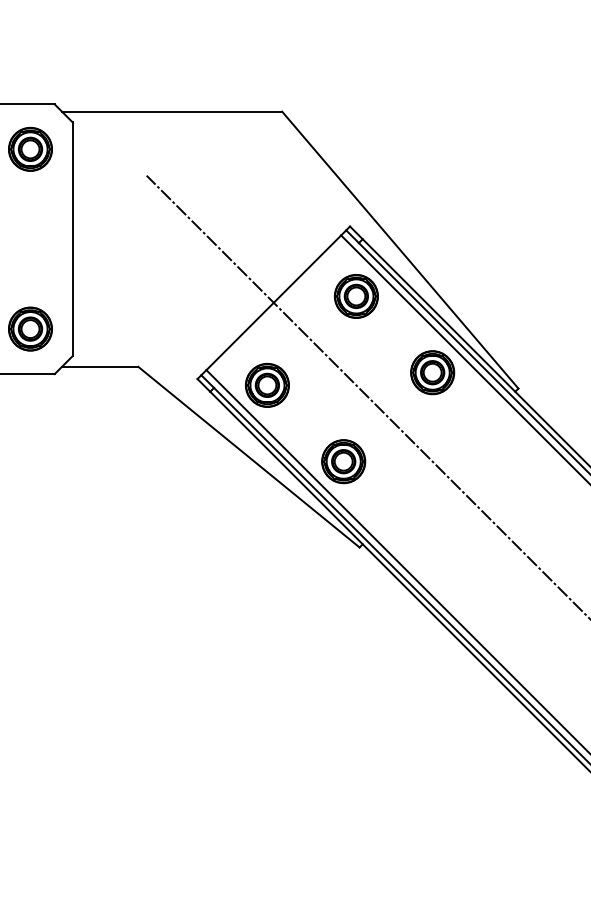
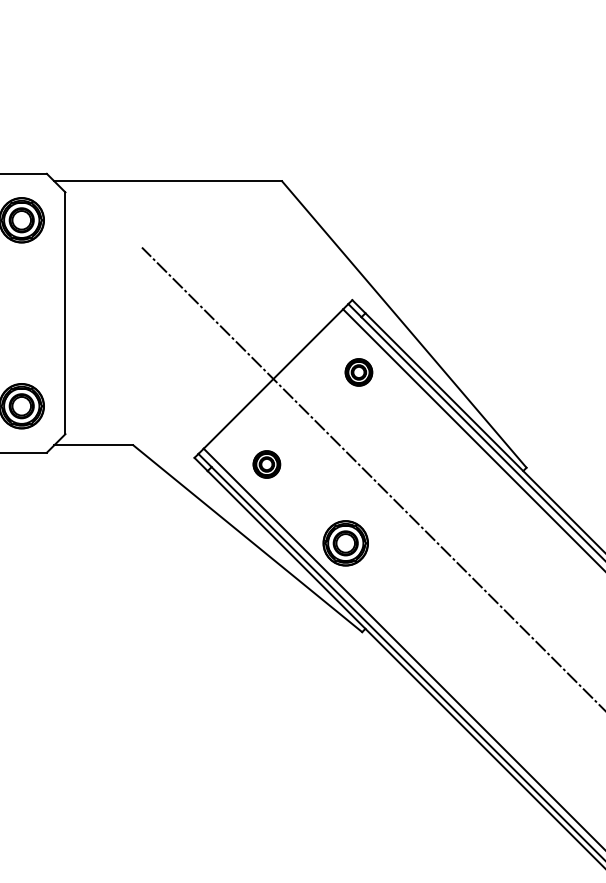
part: (356, 296) -> (359, 372), size x0.6
part: (432, 372) -> (437, 451), removed
part: (267, 385) -> (266, 464), size x0.6

